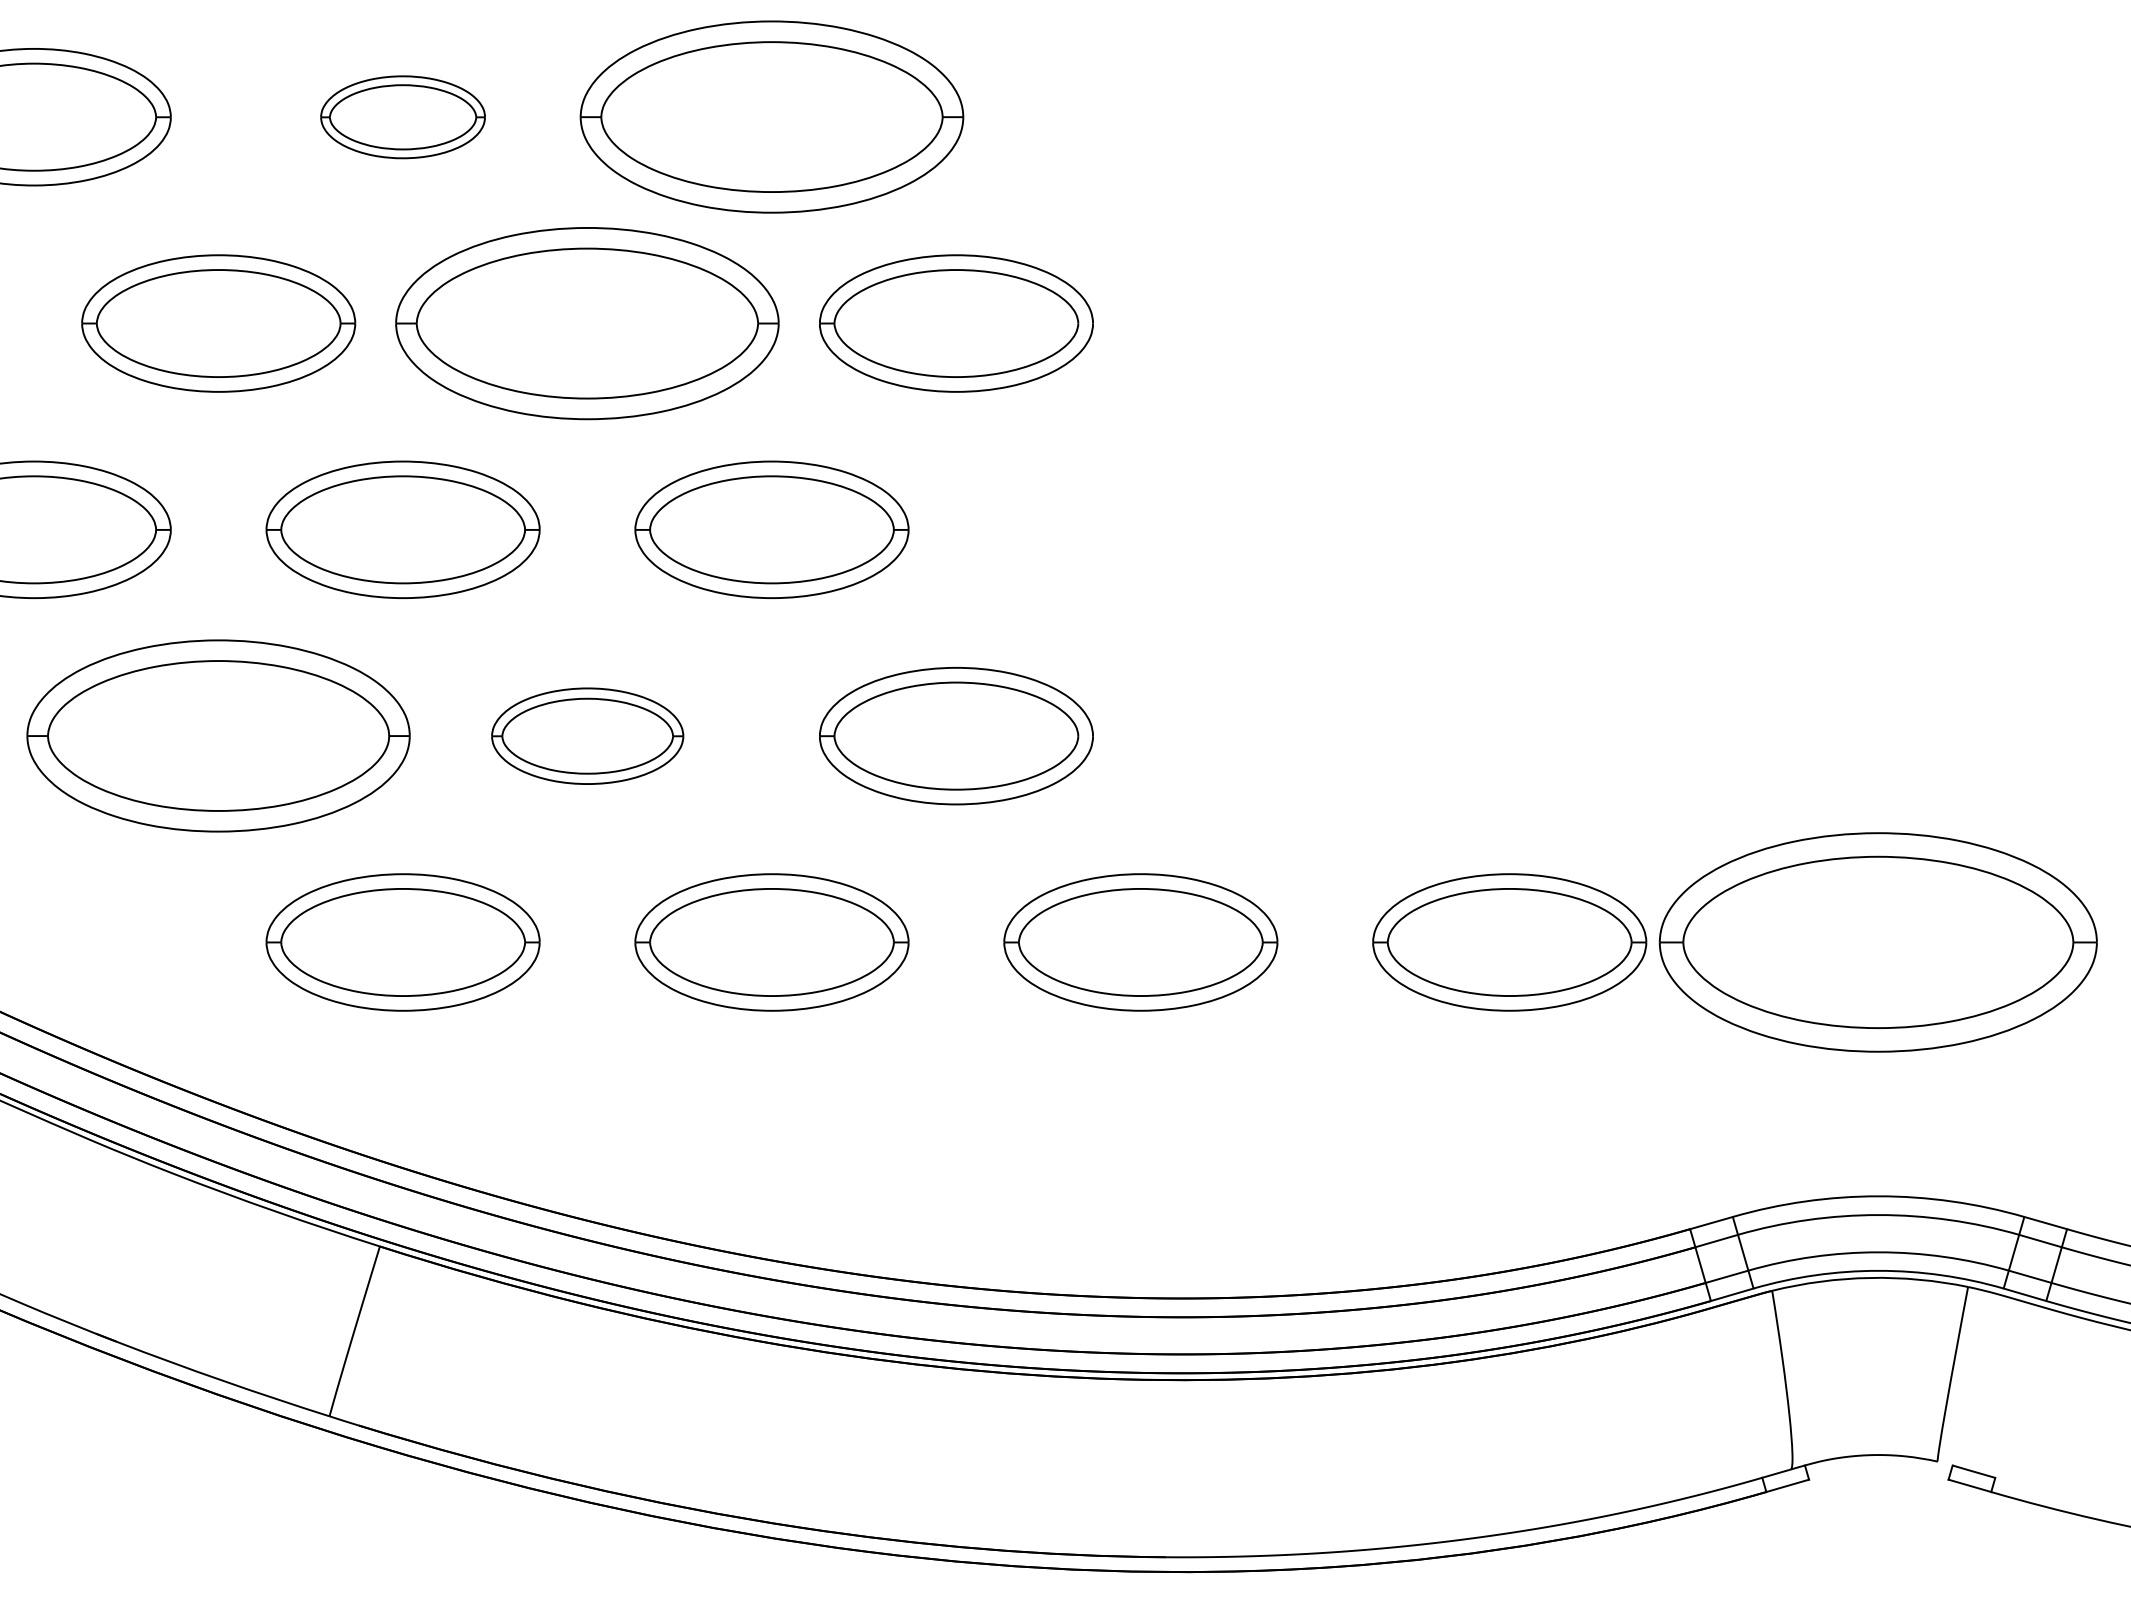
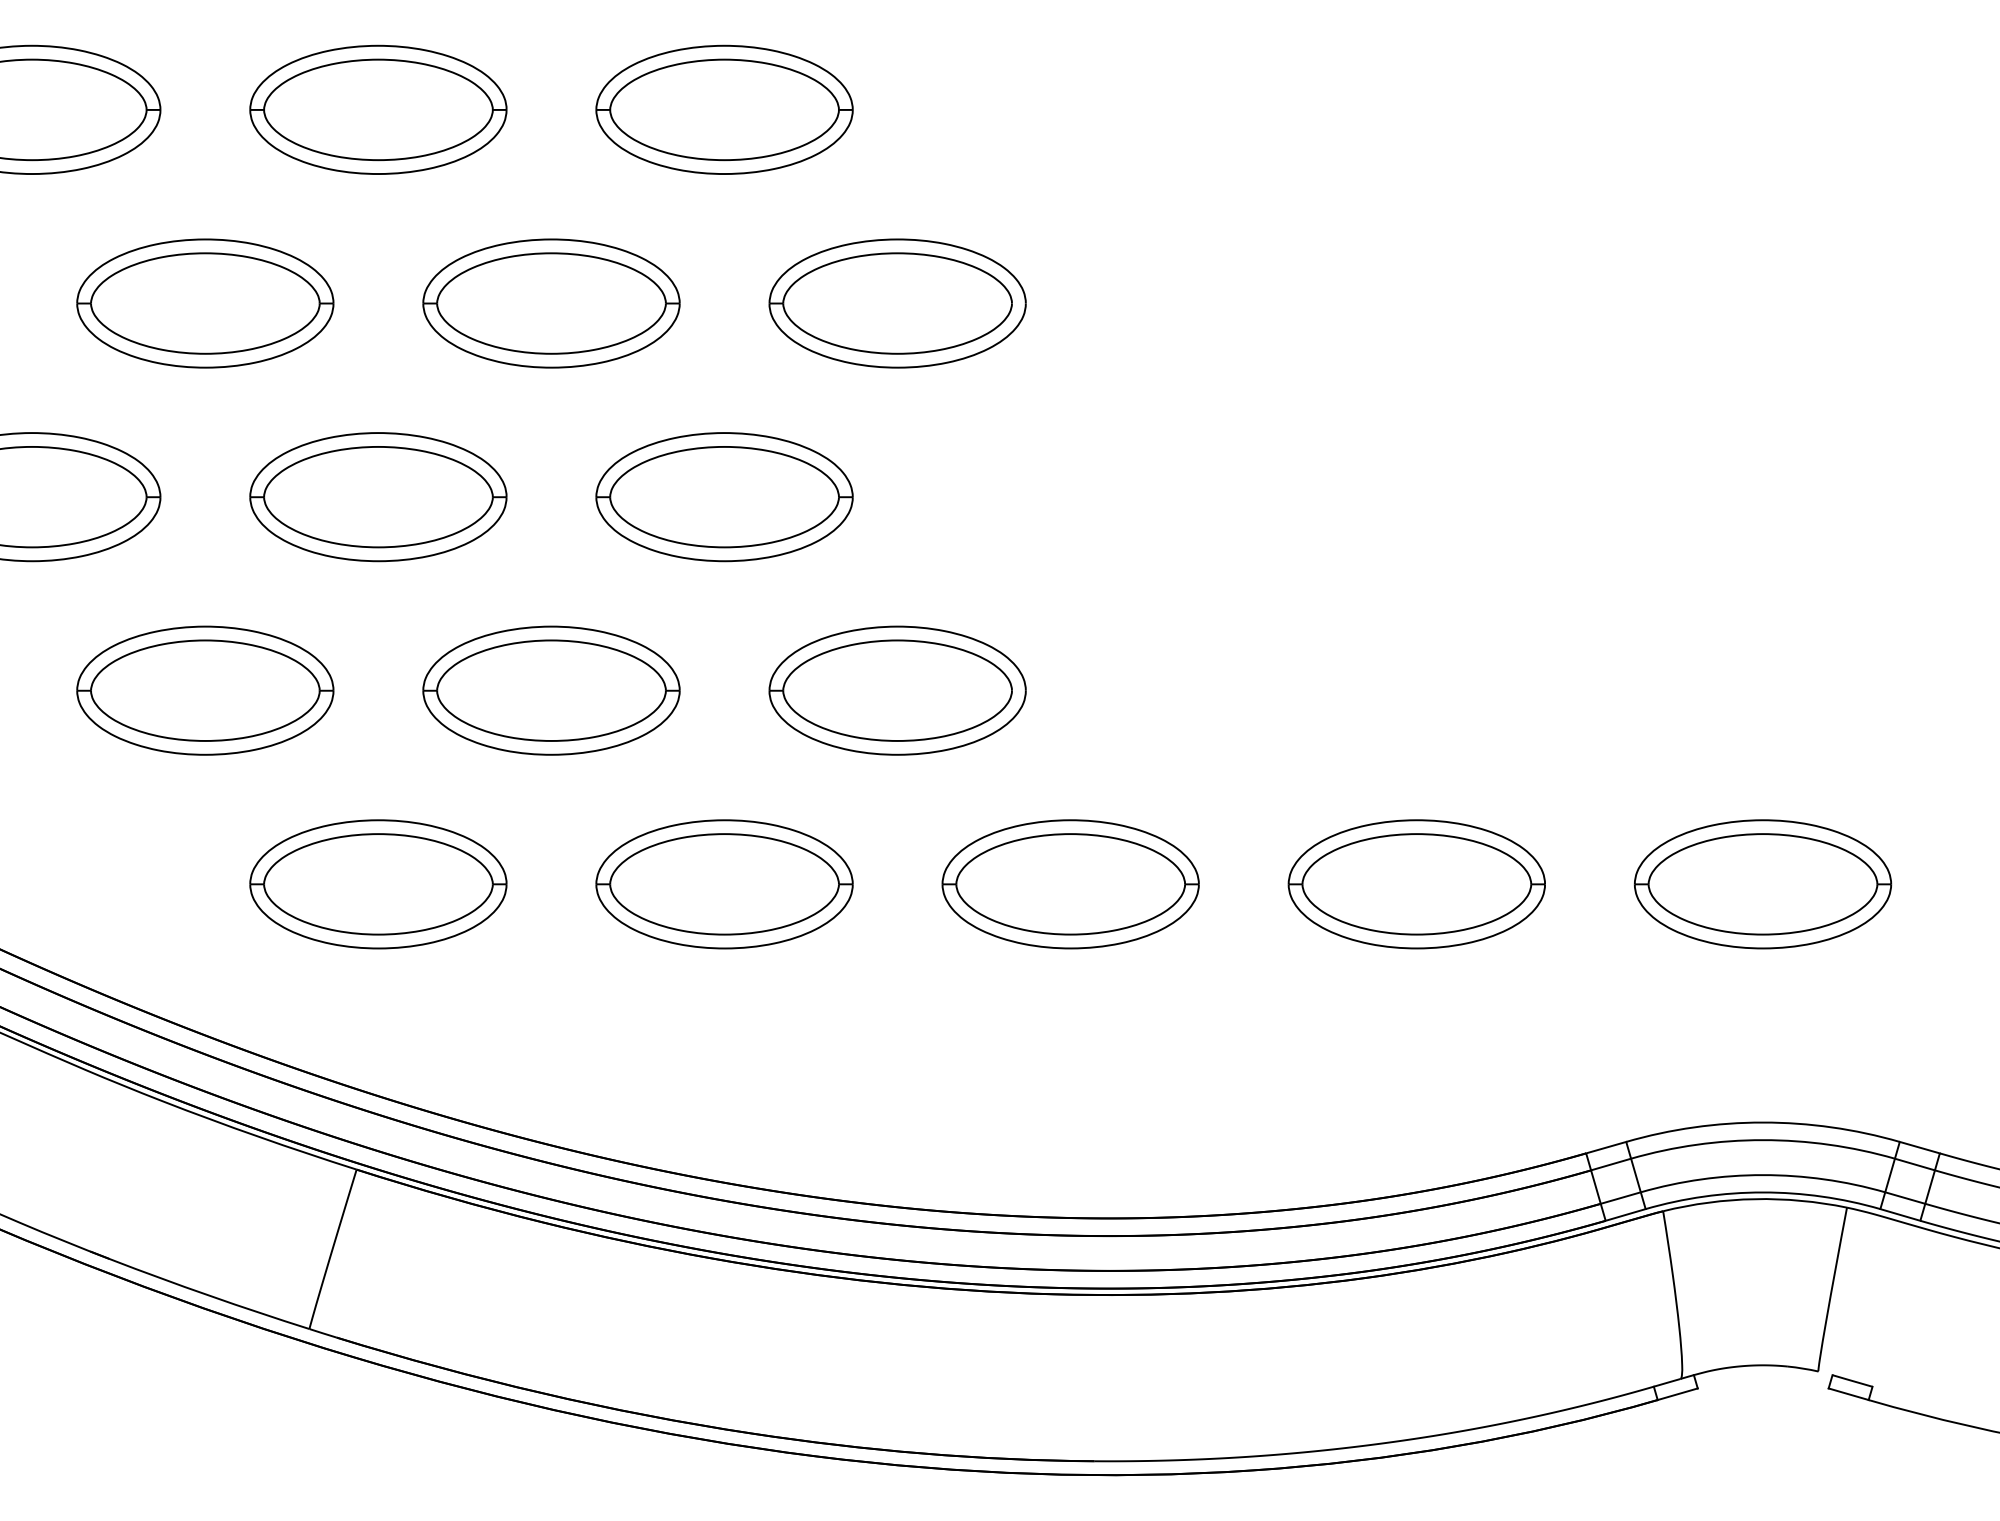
part: (402, 117) -> (377, 110), size x1.67
part: (771, 117) -> (724, 110), size x0.71
part: (587, 323) -> (551, 303), size x0.71
part: (218, 736) -> (205, 691), size x0.71
part: (587, 736) -> (551, 691), size x1.43
part: (1878, 942) -> (1762, 884), size x0.62

